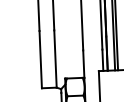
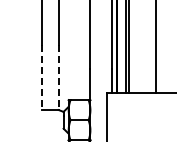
line: (40, 59) -> (41, 77), solid -> dashed
line: (55, 59) -> (58, 77), solid -> dashed

